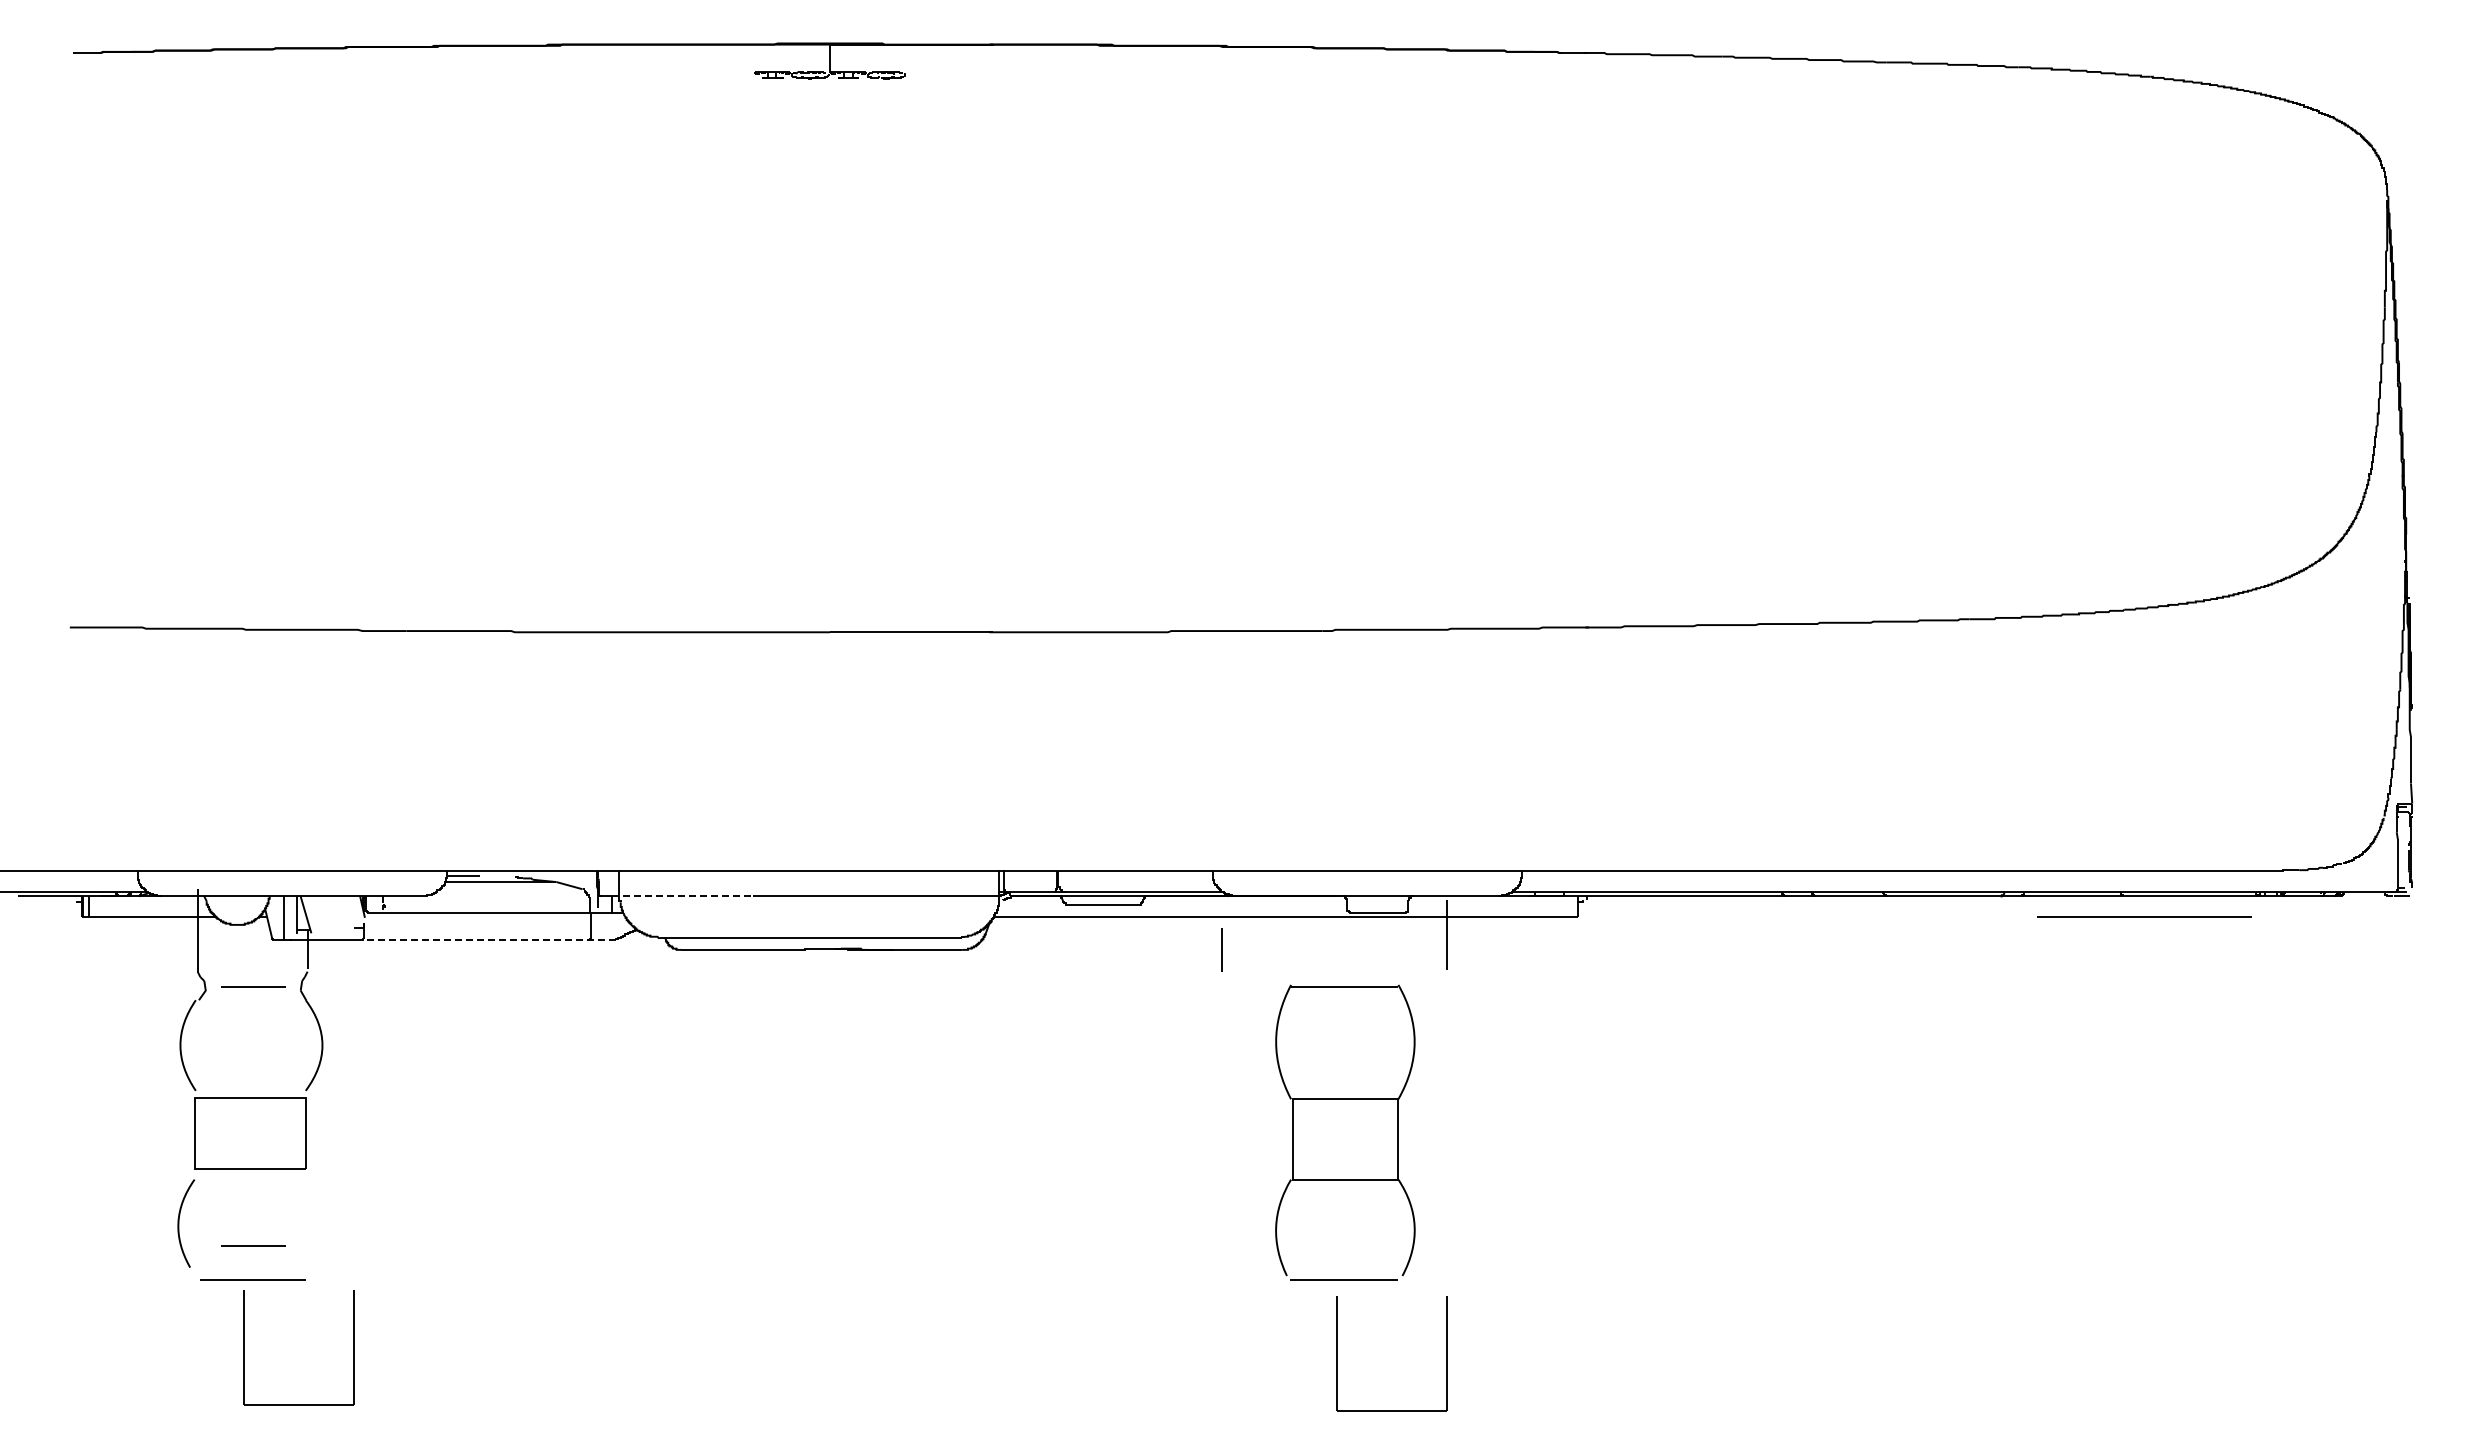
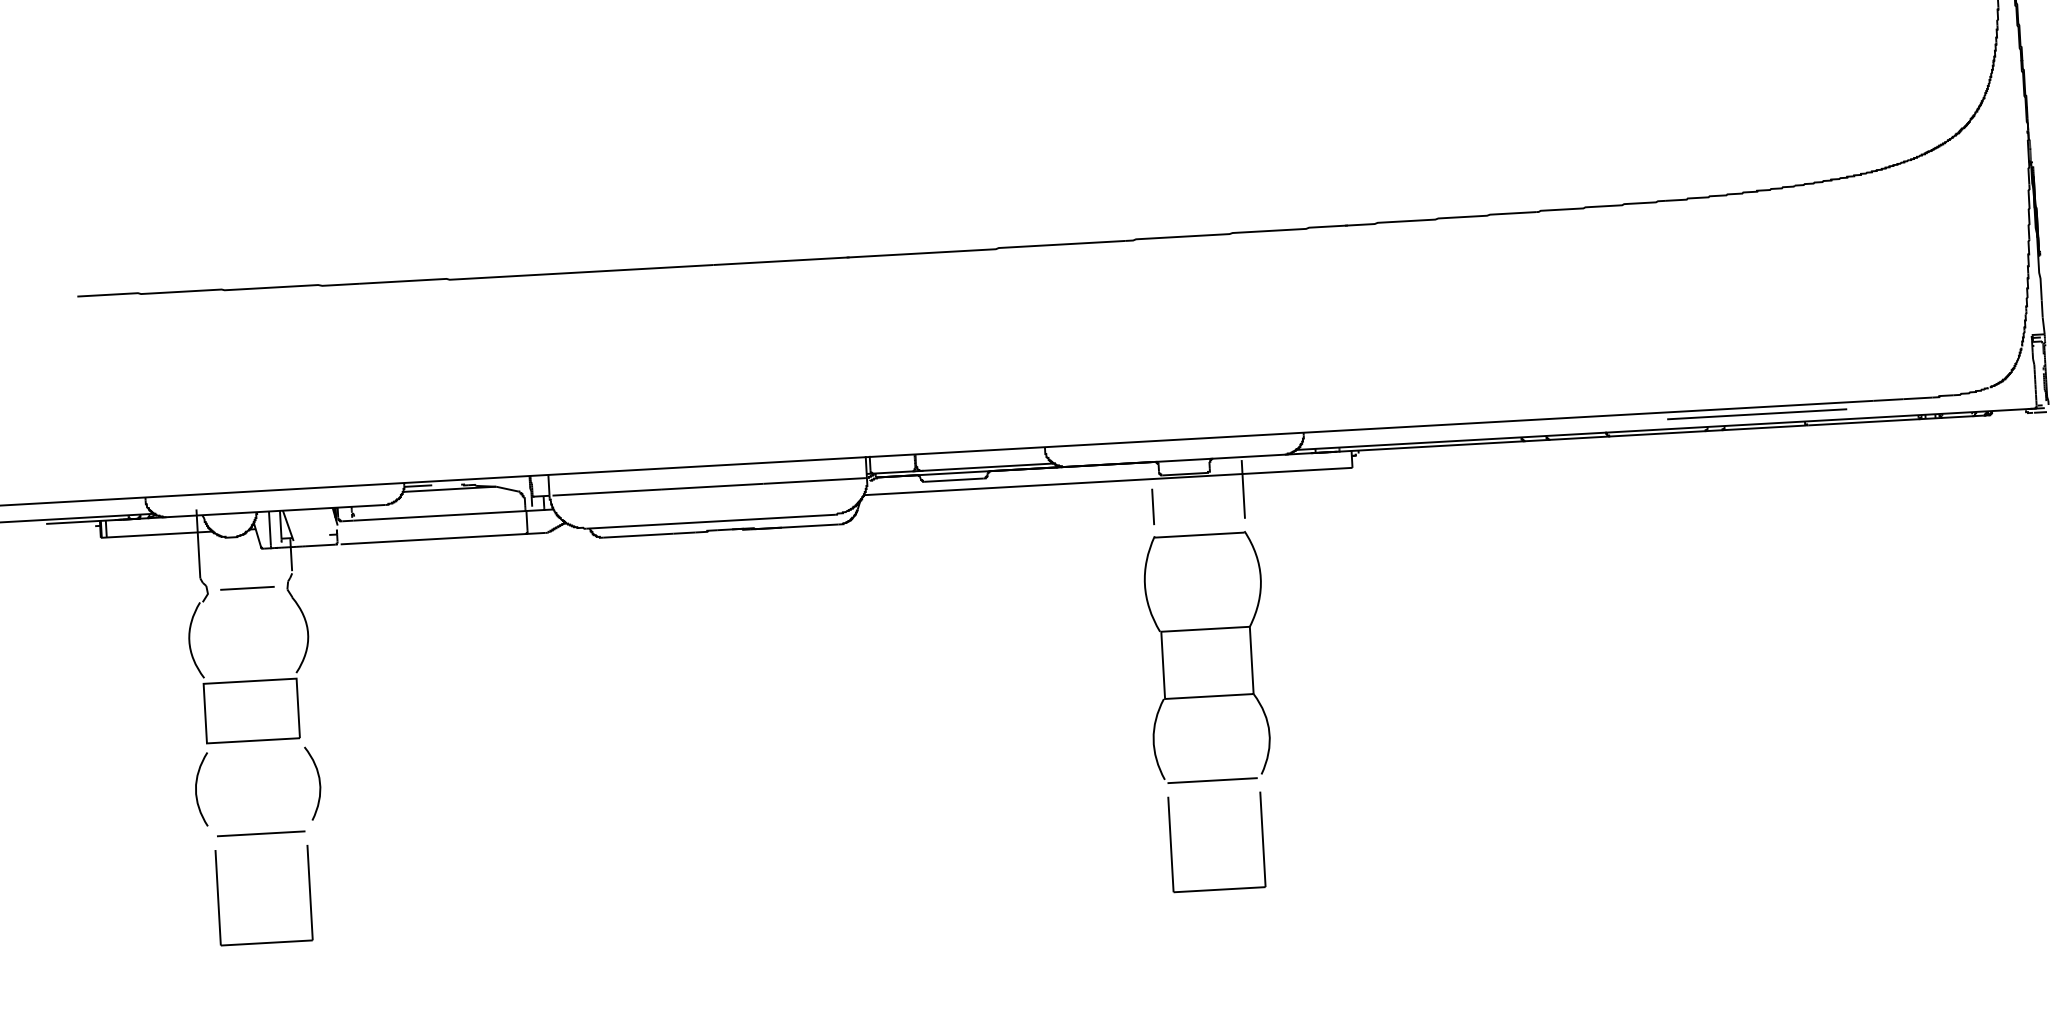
line: (687, 896) -> (606, 492), dashed -> solid
line: (2144, 916) -> (1757, 414), moved
line: (489, 940) -> (442, 538), dashed -> solid
line: (1221, 949) -> (1152, 506), moved
part: (1345, 1132) -> (1207, 657), moved
curve: (325, 1223) -> (319, 783), added
line: (253, 1245) -> (259, 804), removed
part: (244, 1347) -> (218, 897), moved

